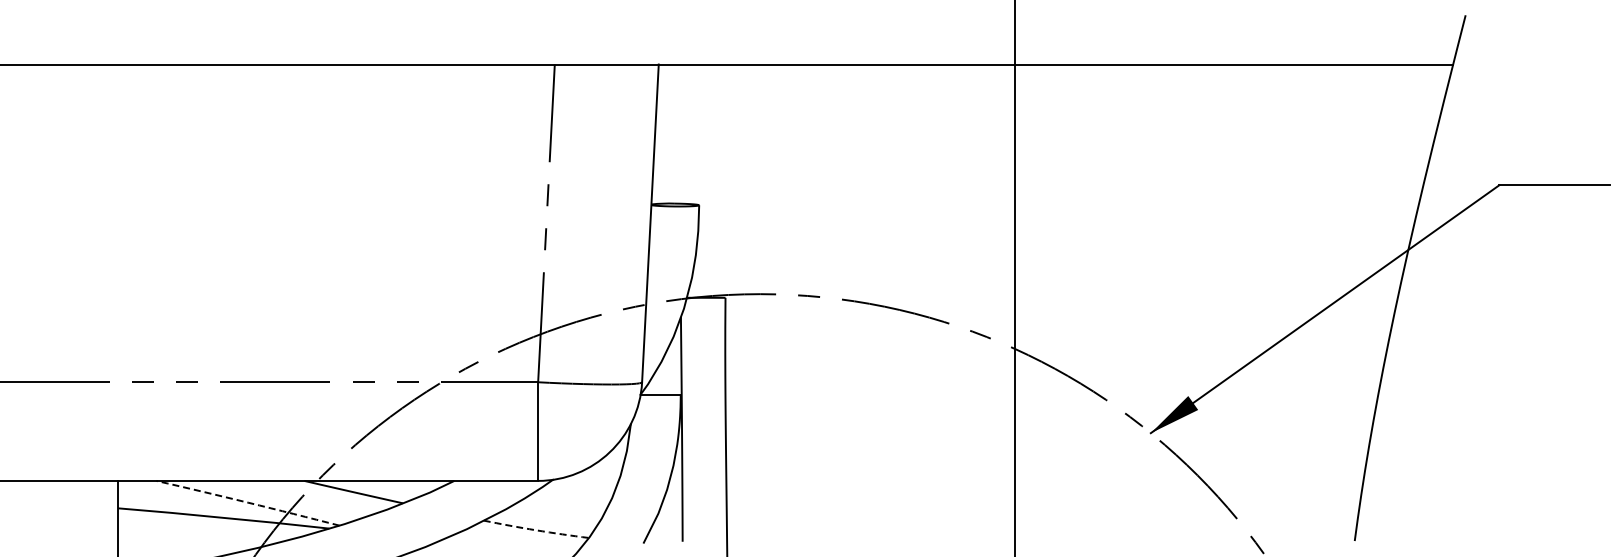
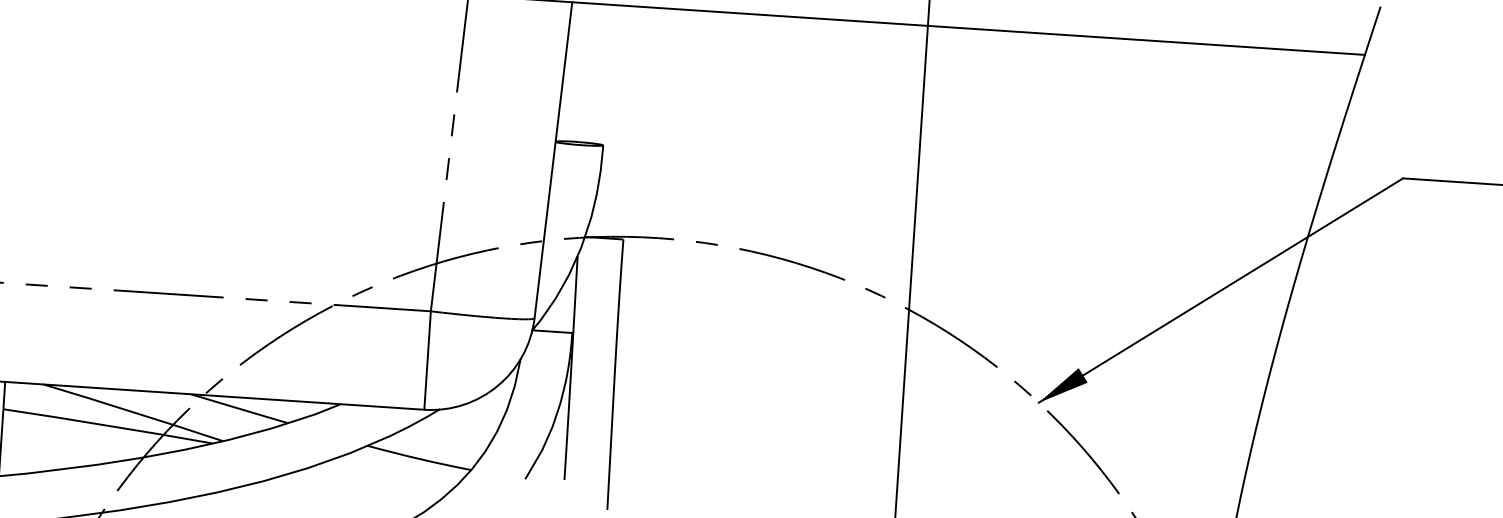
arc: (248, 502) -> (133, 412), dashed -> solid
arc: (536, 530) -> (419, 459), dashed -> solid

